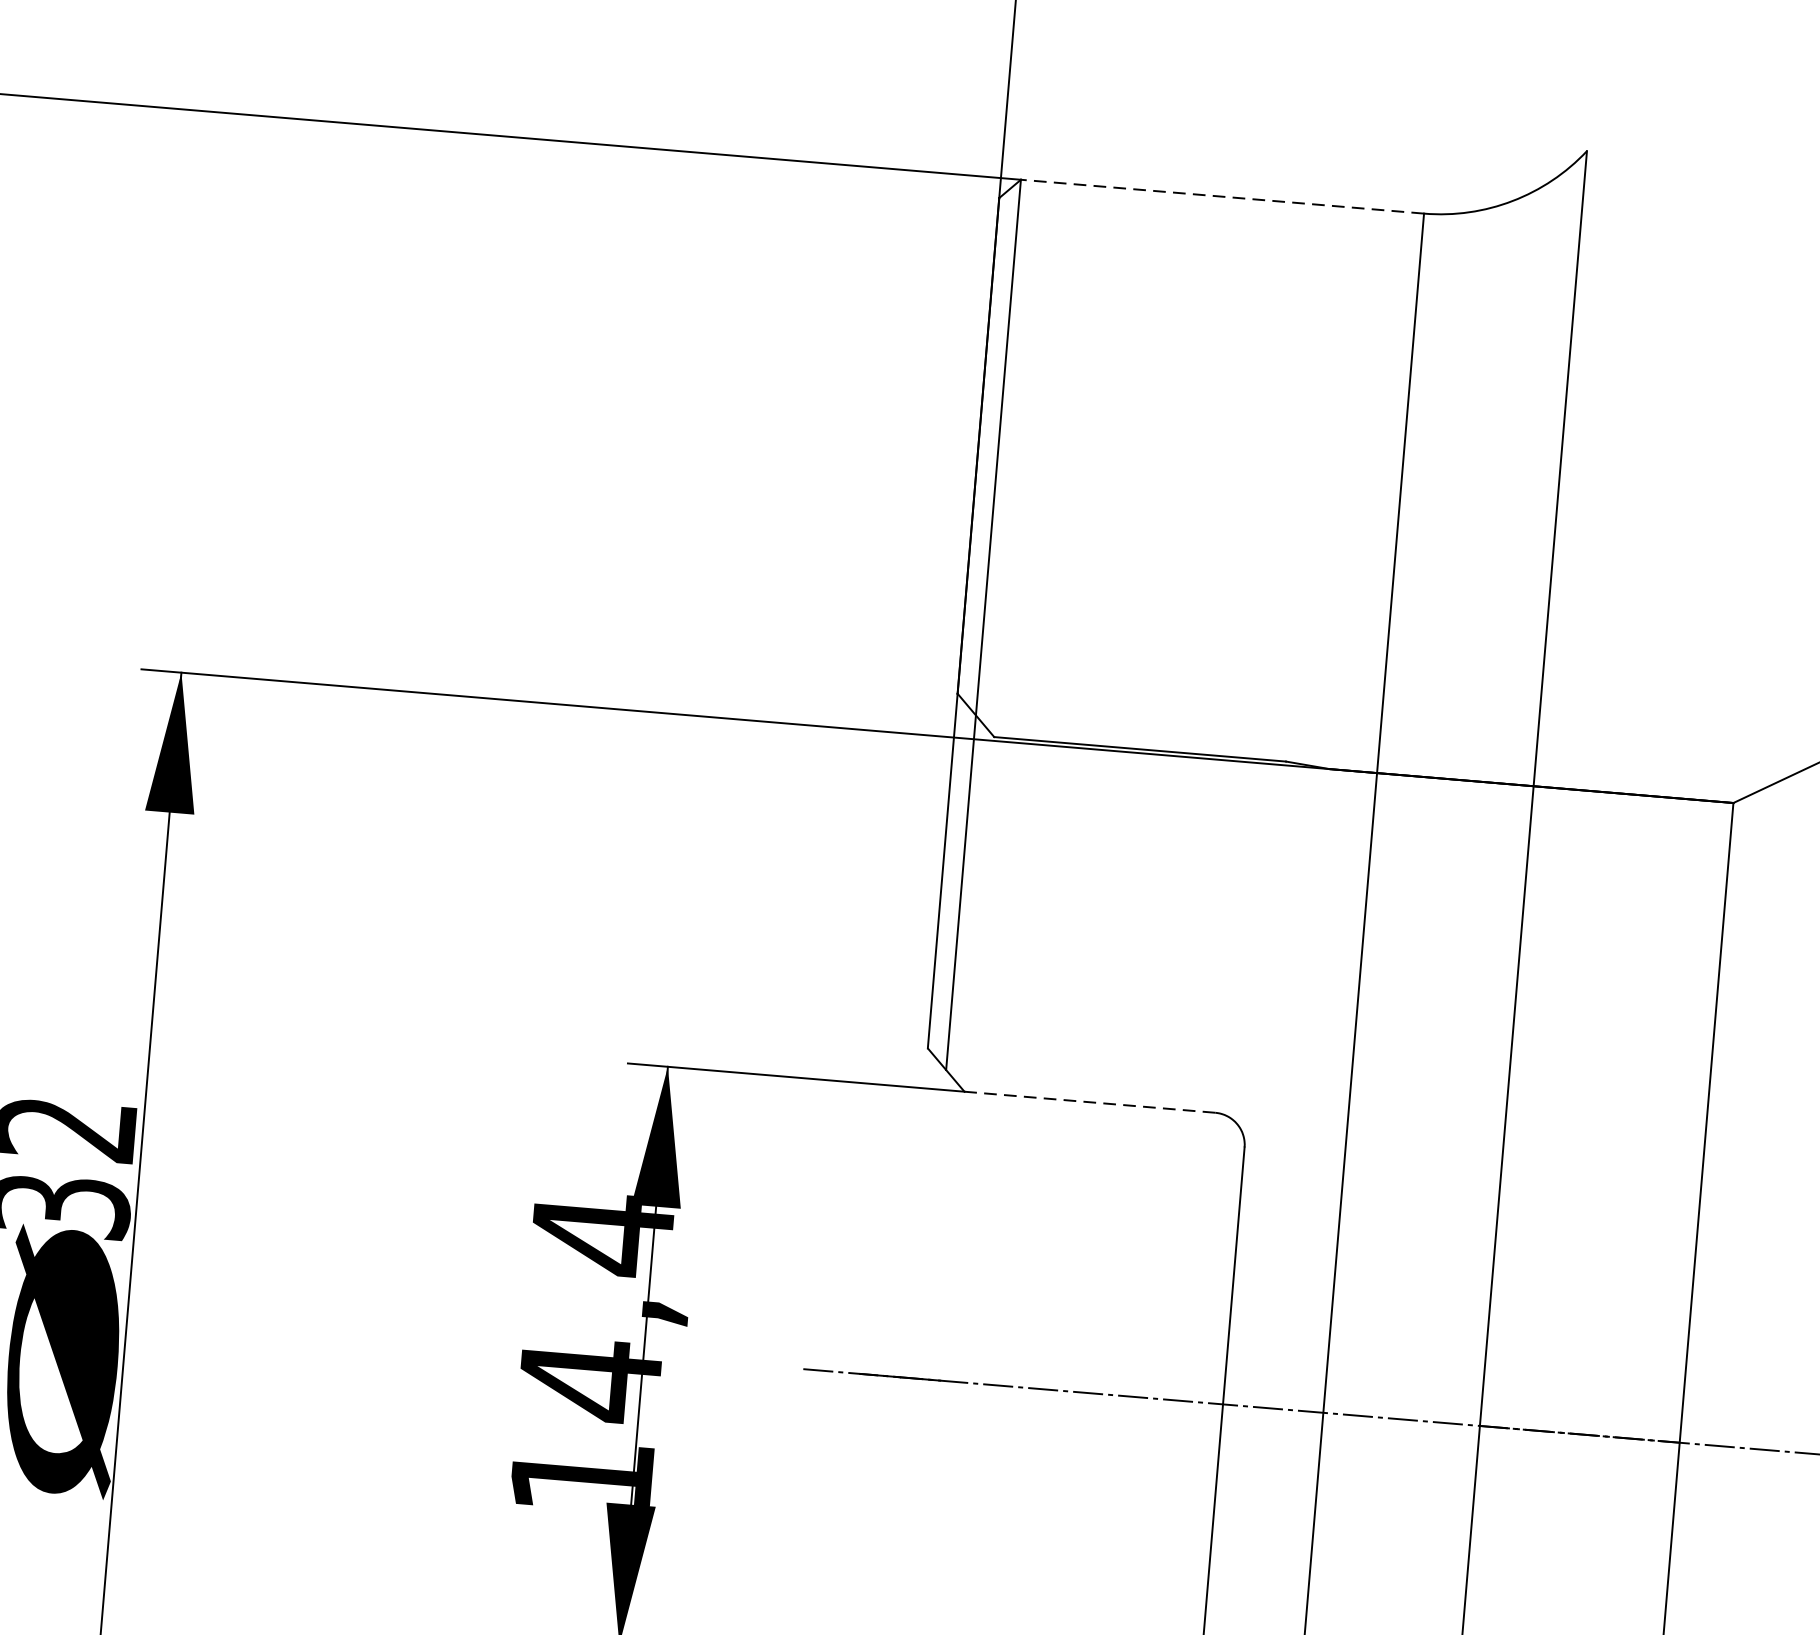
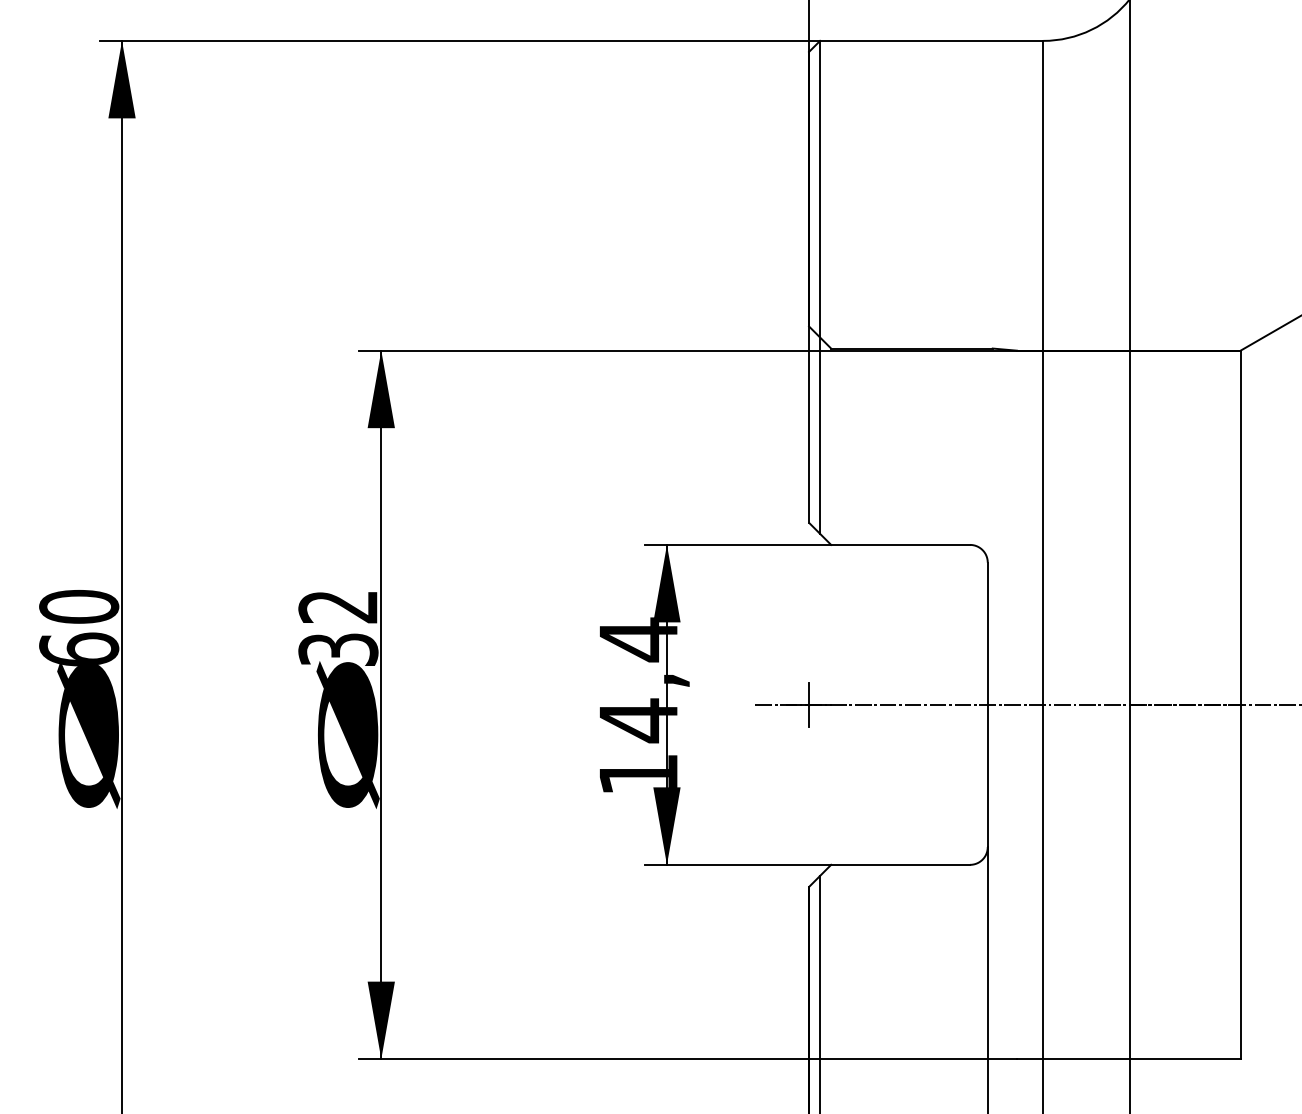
line: (1222, 195) -> (931, 40), dashed -> solid
line: (1089, 1101) -> (900, 544), dashed -> solid
line: (901, 1376) -> (809, 704), added

